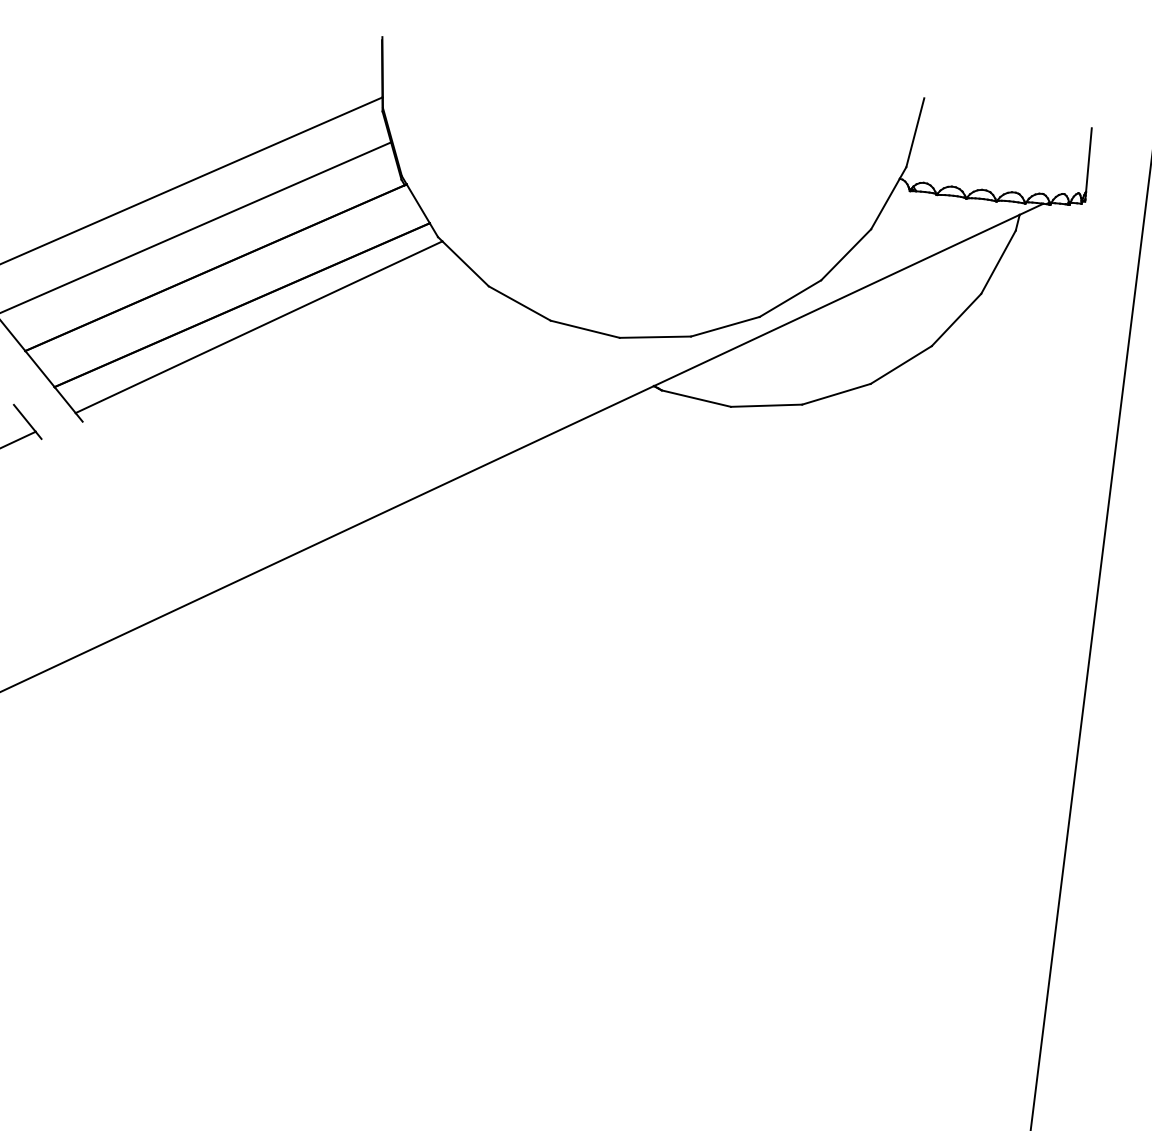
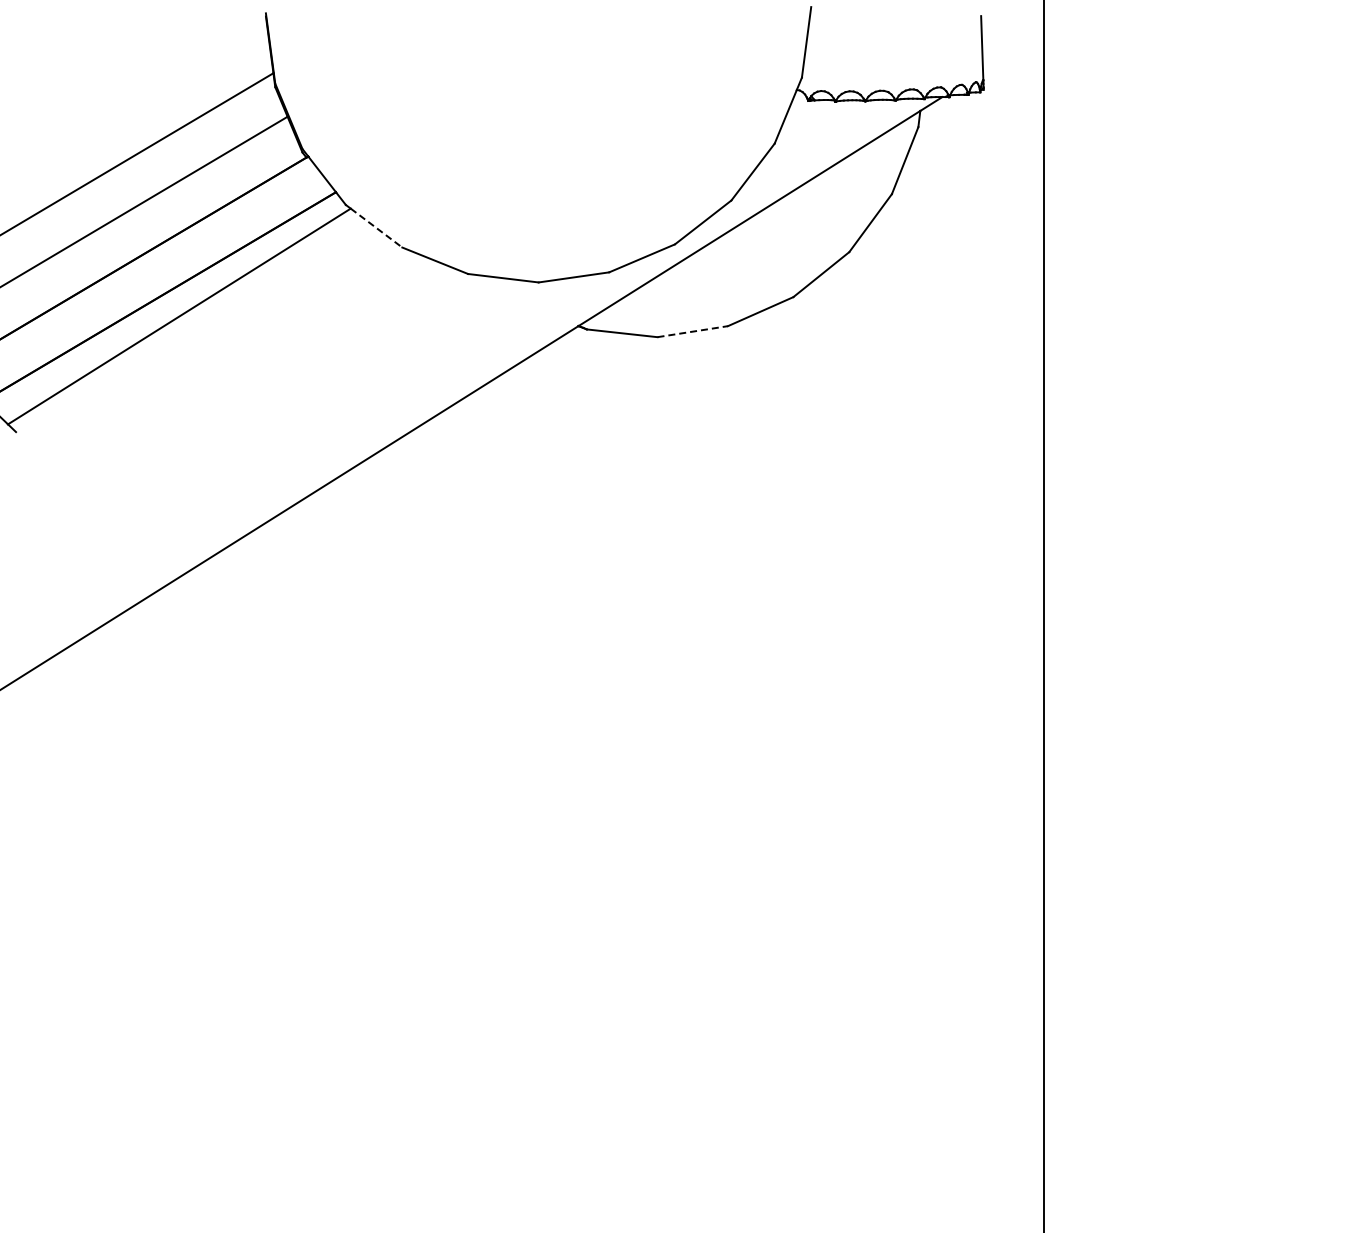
line: (465, 264) -> (376, 228), solid -> dashed
line: (766, 405) -> (692, 331), solid -> dashed

